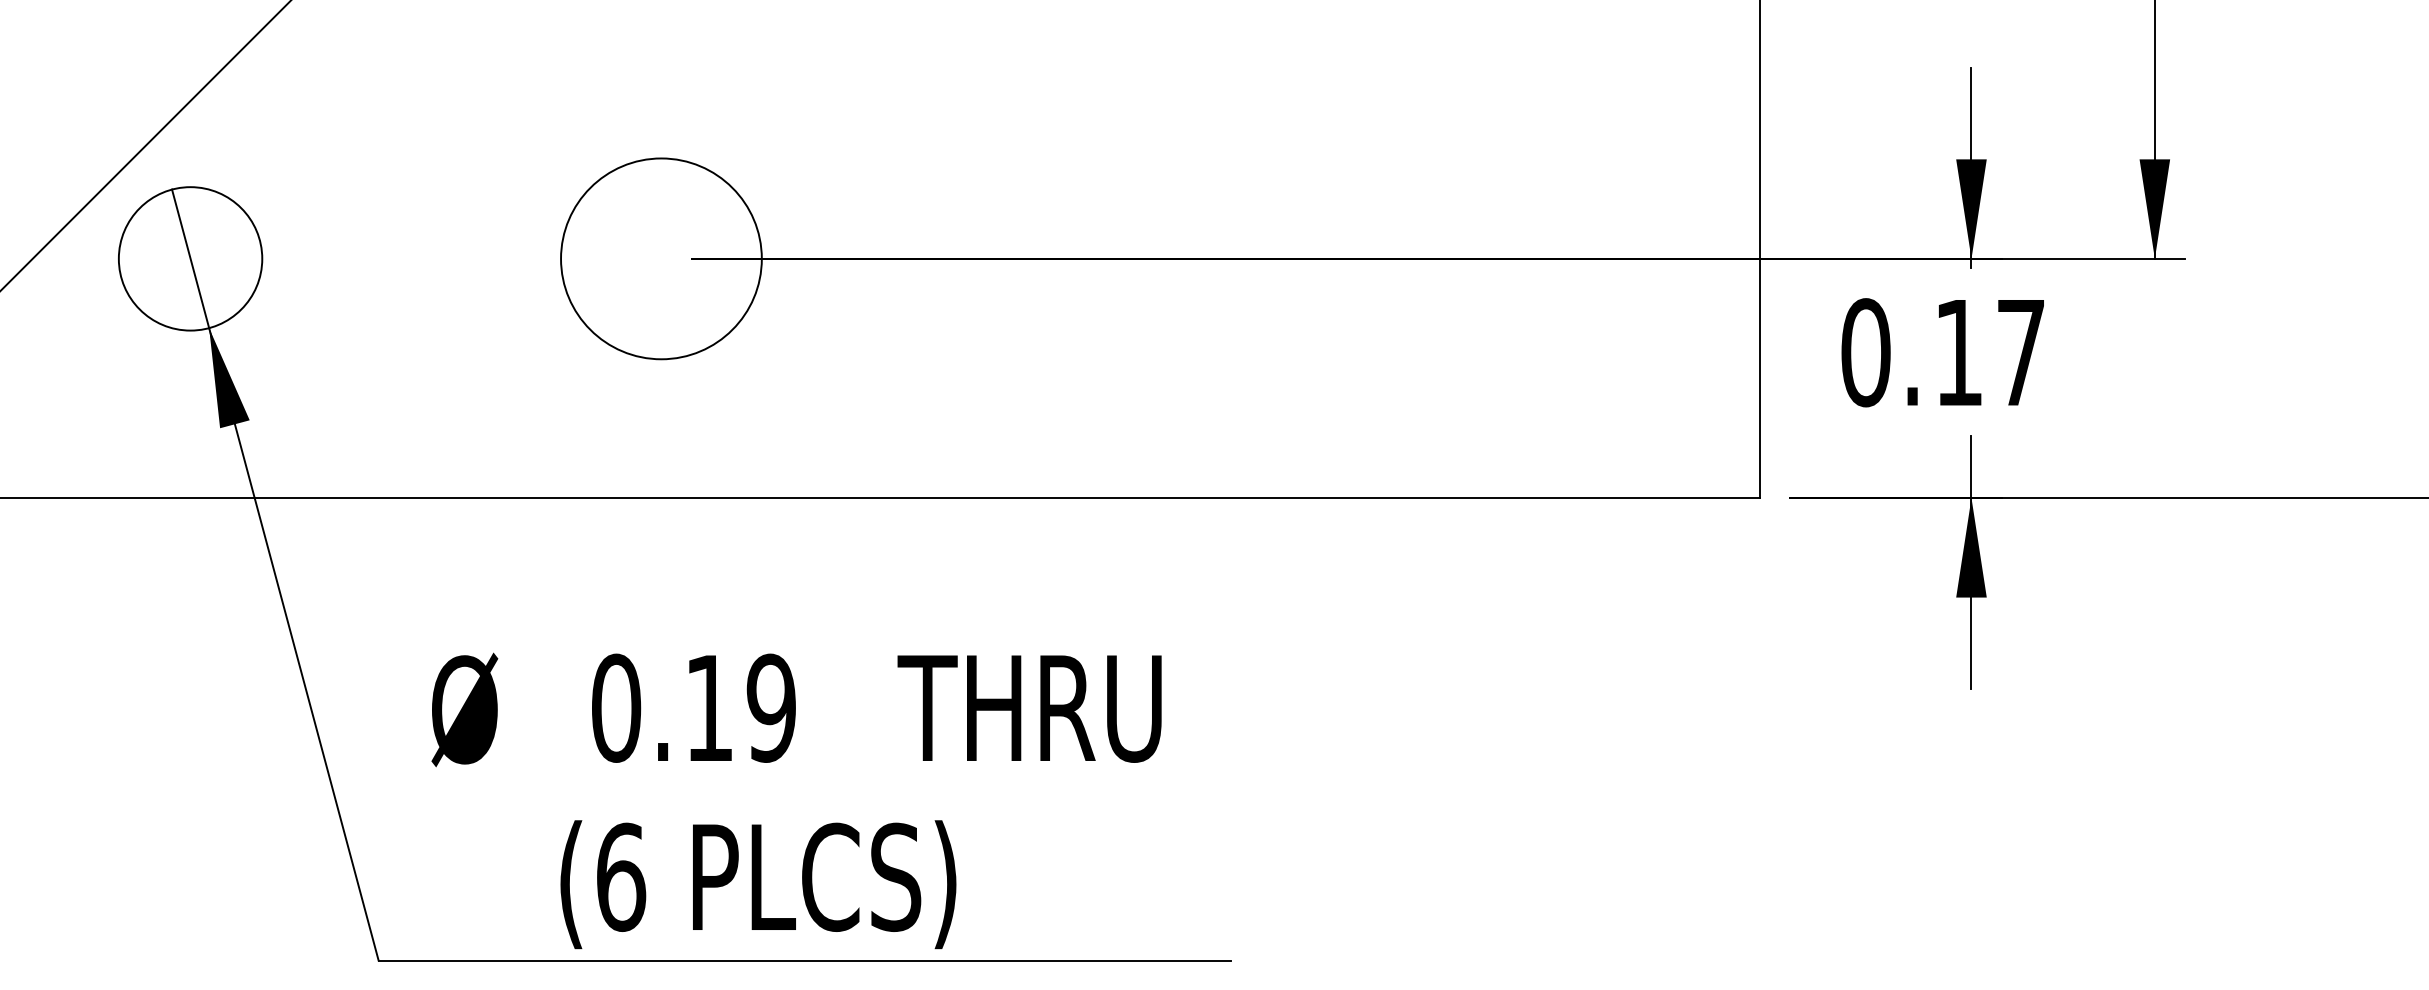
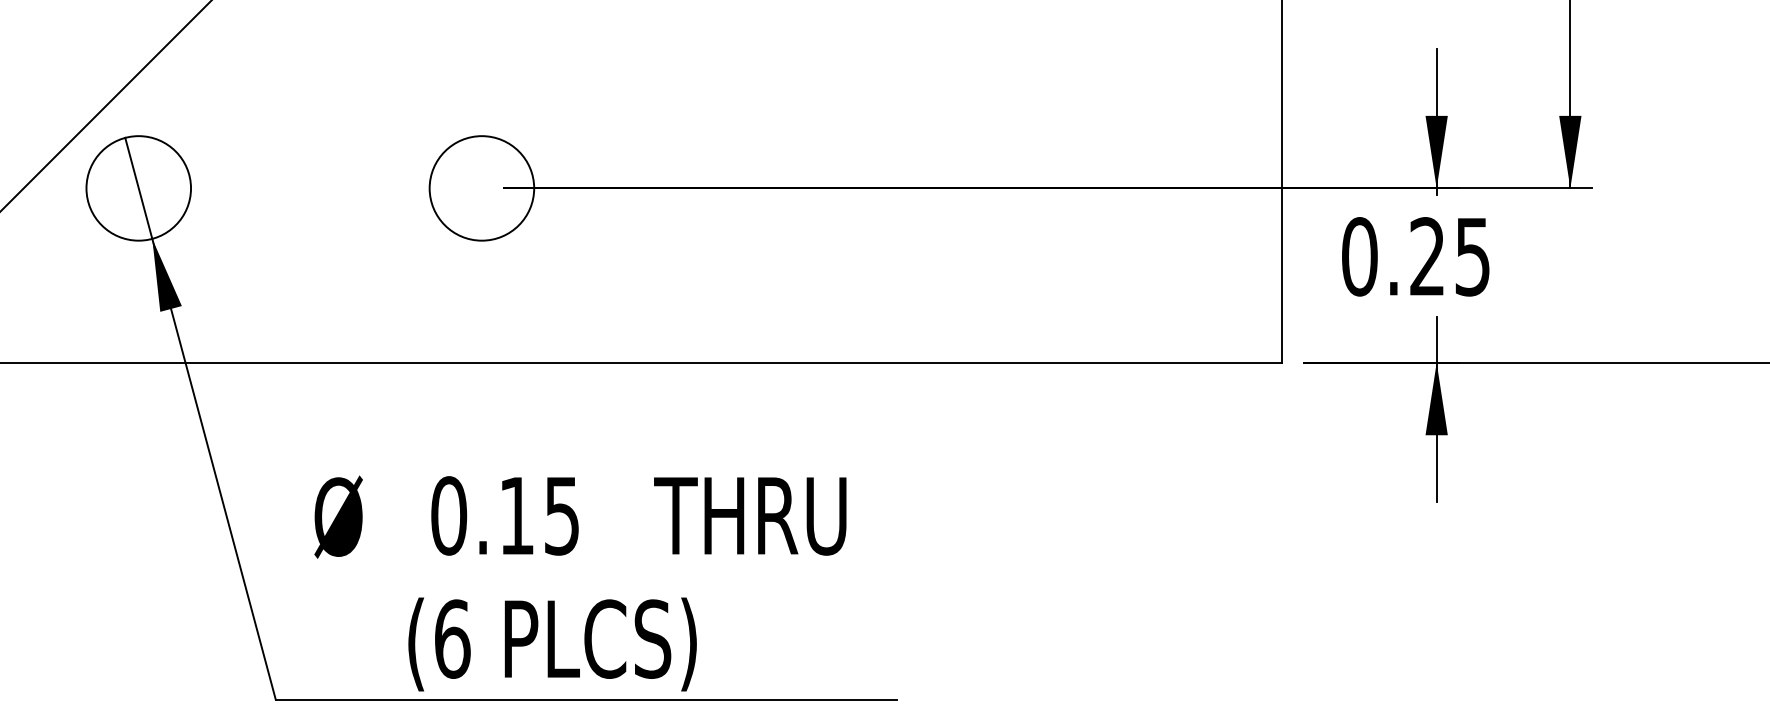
circle: (661, 258) -> (481, 188), size x0.71
text: (1989, 352) -> (1449, 256), 0.17 -> 0.25
text: (770, 707) -> (561, 515), 0.19 -> 0.15

